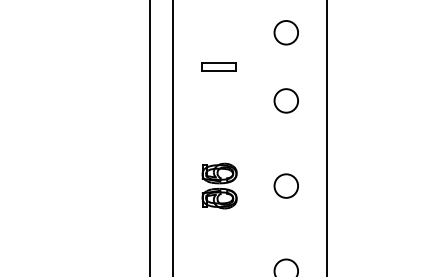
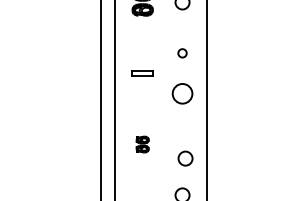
circle: (286, 33) -> (182, 53), size x0.6
circle: (286, 100) -> (182, 93), size x1.4
part: (219, 185) -> (142, 144), size x0.6
circle: (286, 185) -> (185, 158), moved

